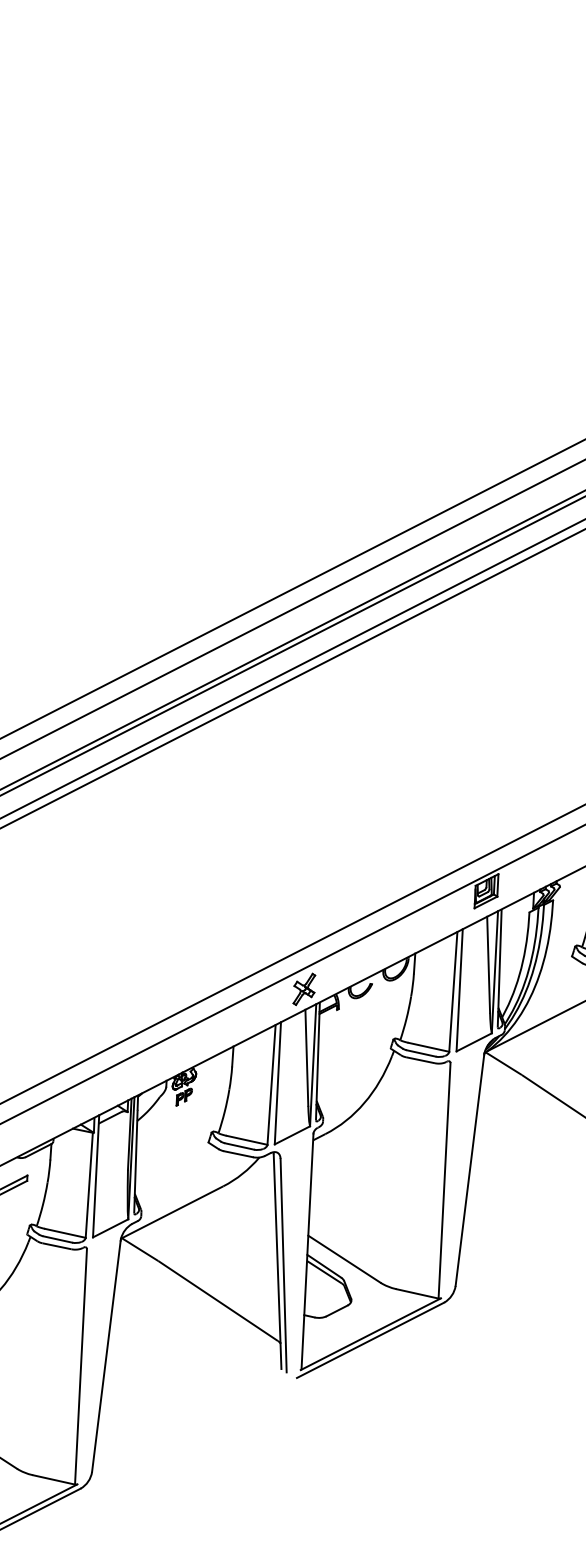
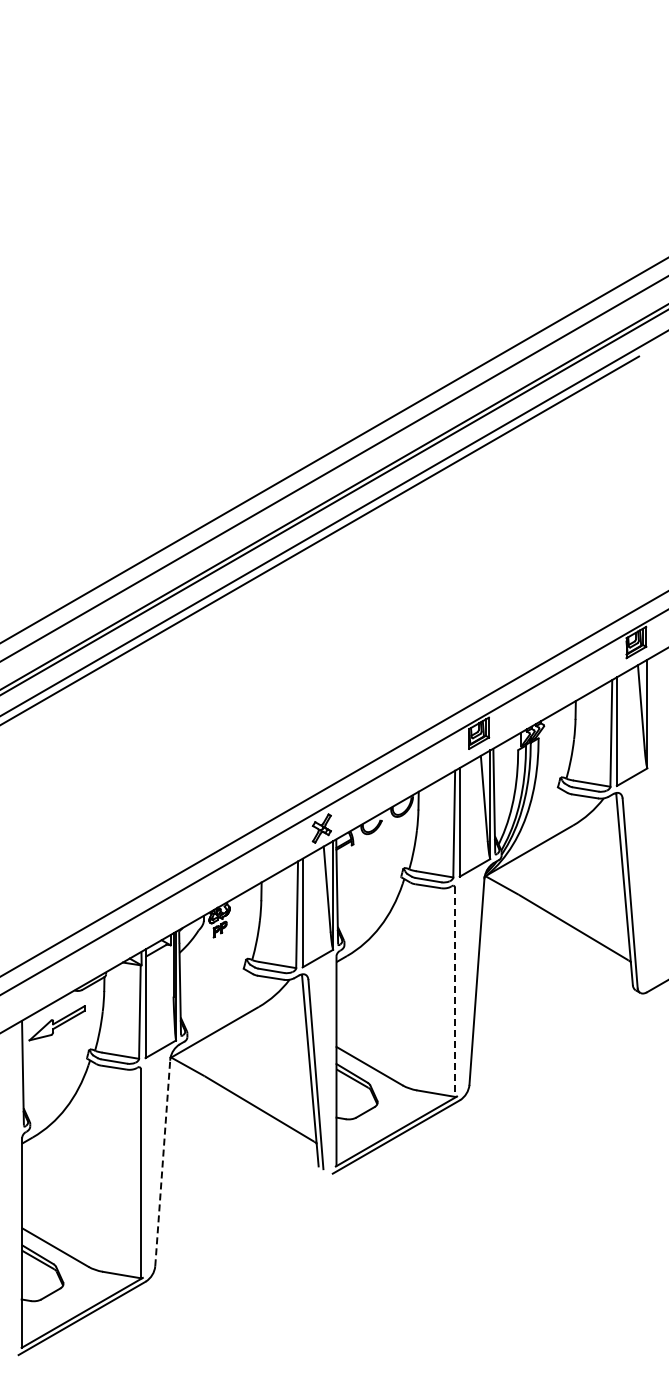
line: (444, 1181) -> (454, 992), solid -> dashed
line: (106, 1356) -> (162, 1163), solid -> dashed

